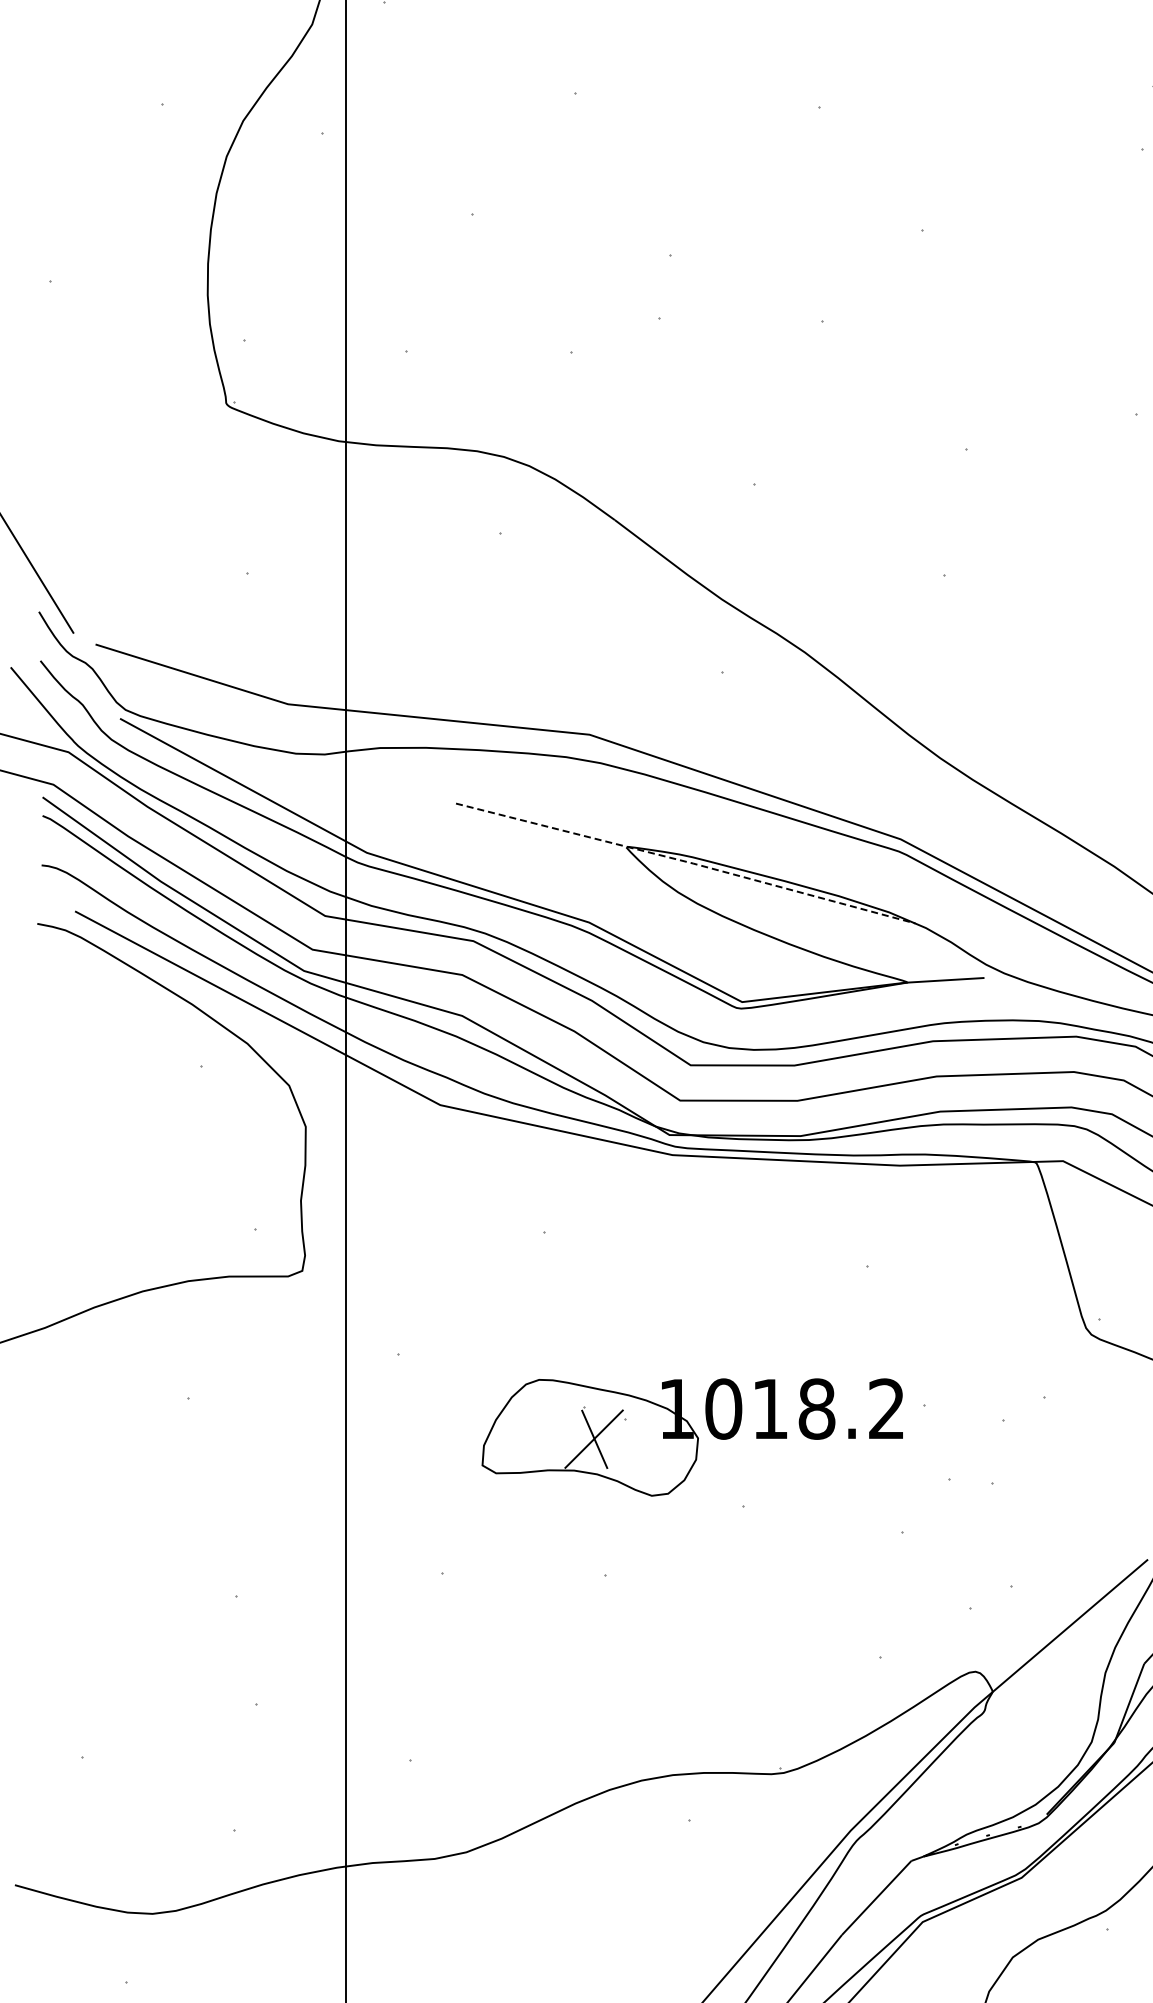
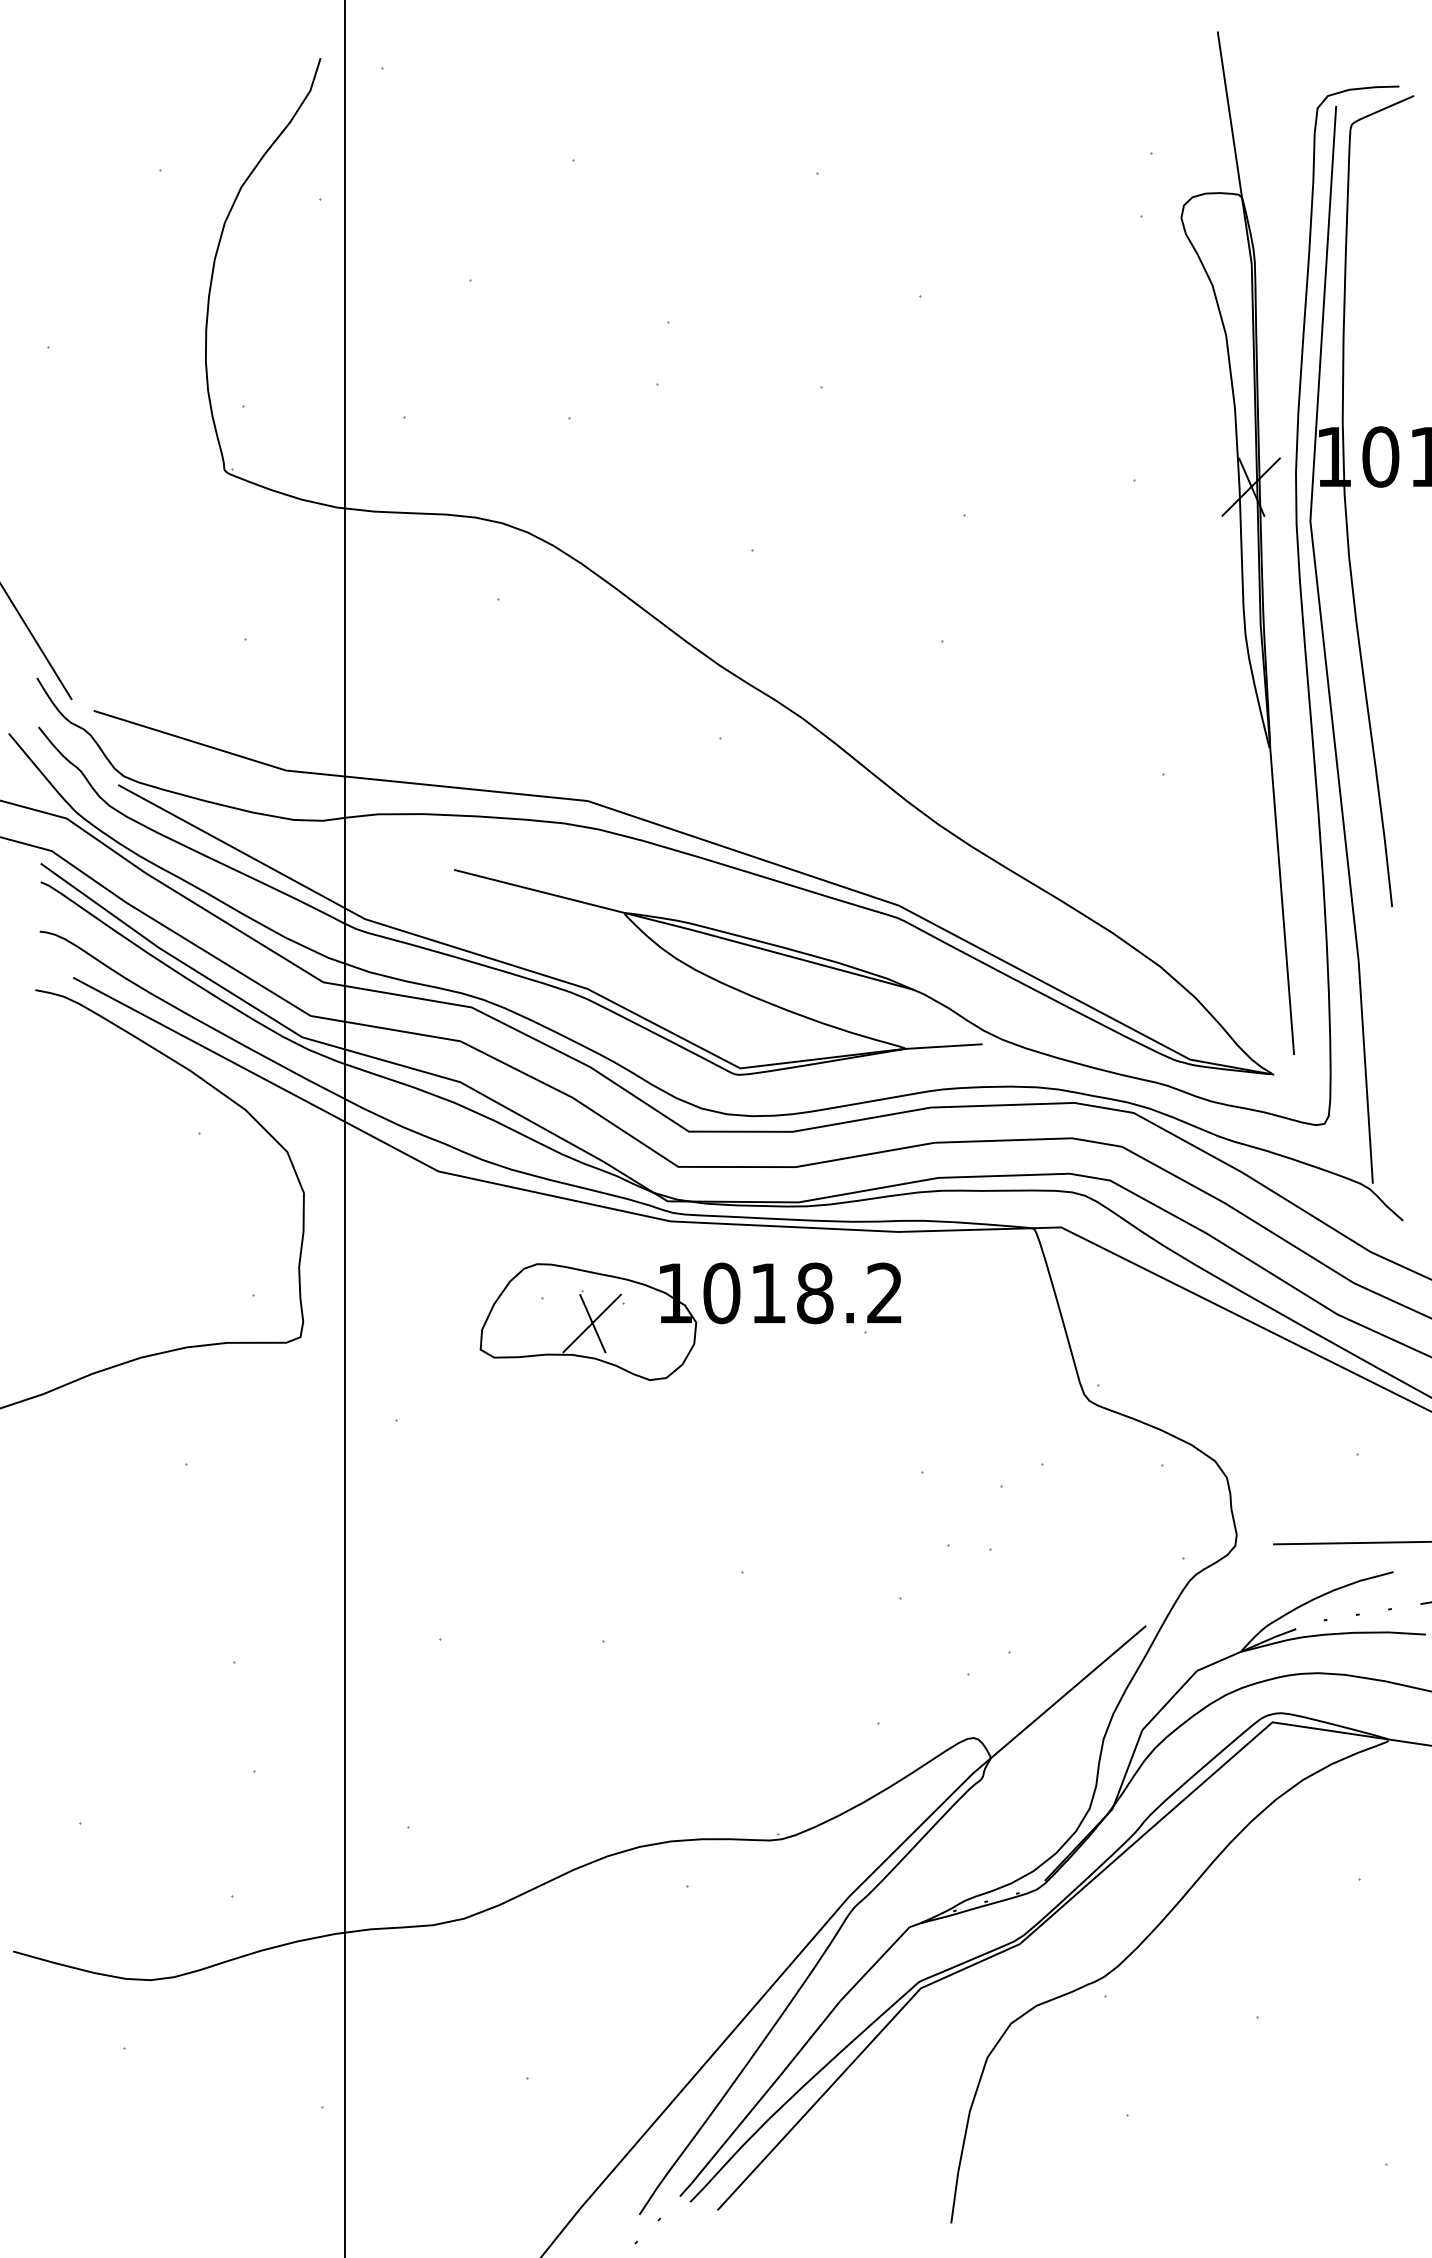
line: (687, 862) -> (685, 928), dashed -> solid
part: (692, 1437) -> (690, 1321), moved

